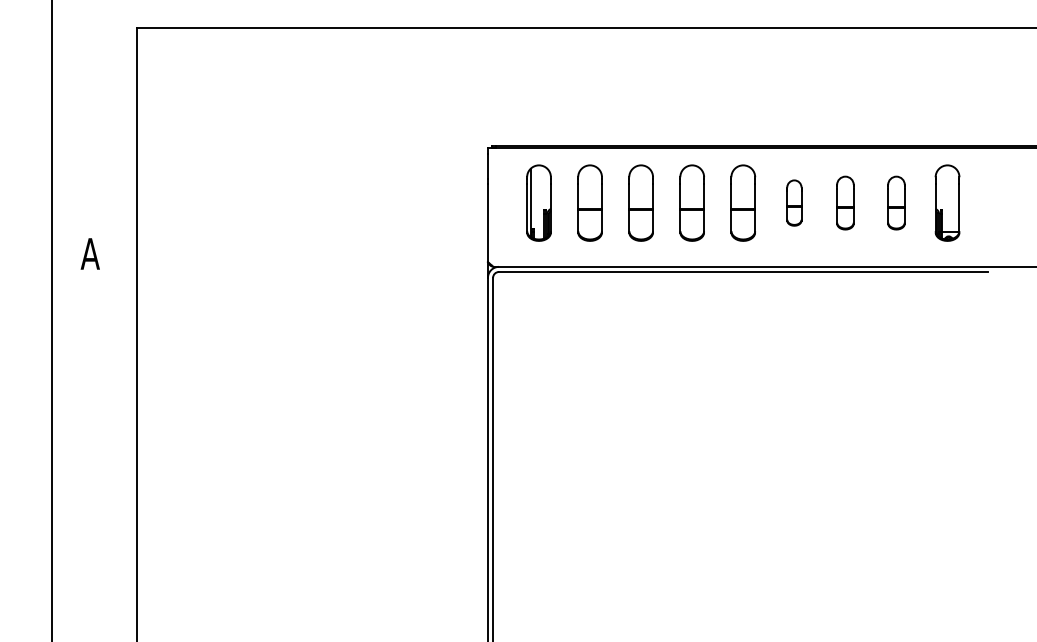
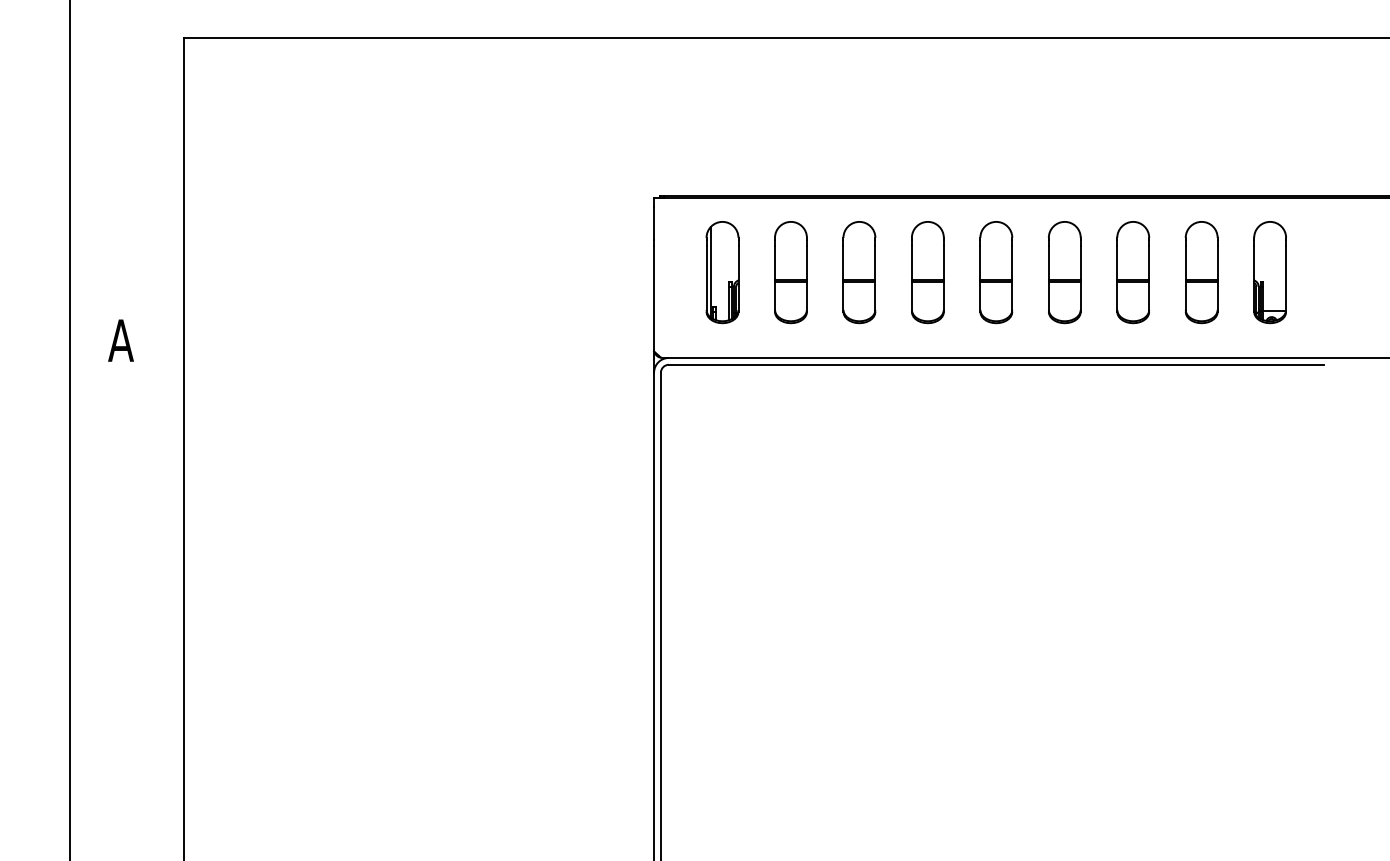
part: (794, 202) -> (1064, 271), size x1.67
part: (845, 202) -> (1133, 271), size x1.43
part: (896, 202) -> (1201, 271), size x1.43

